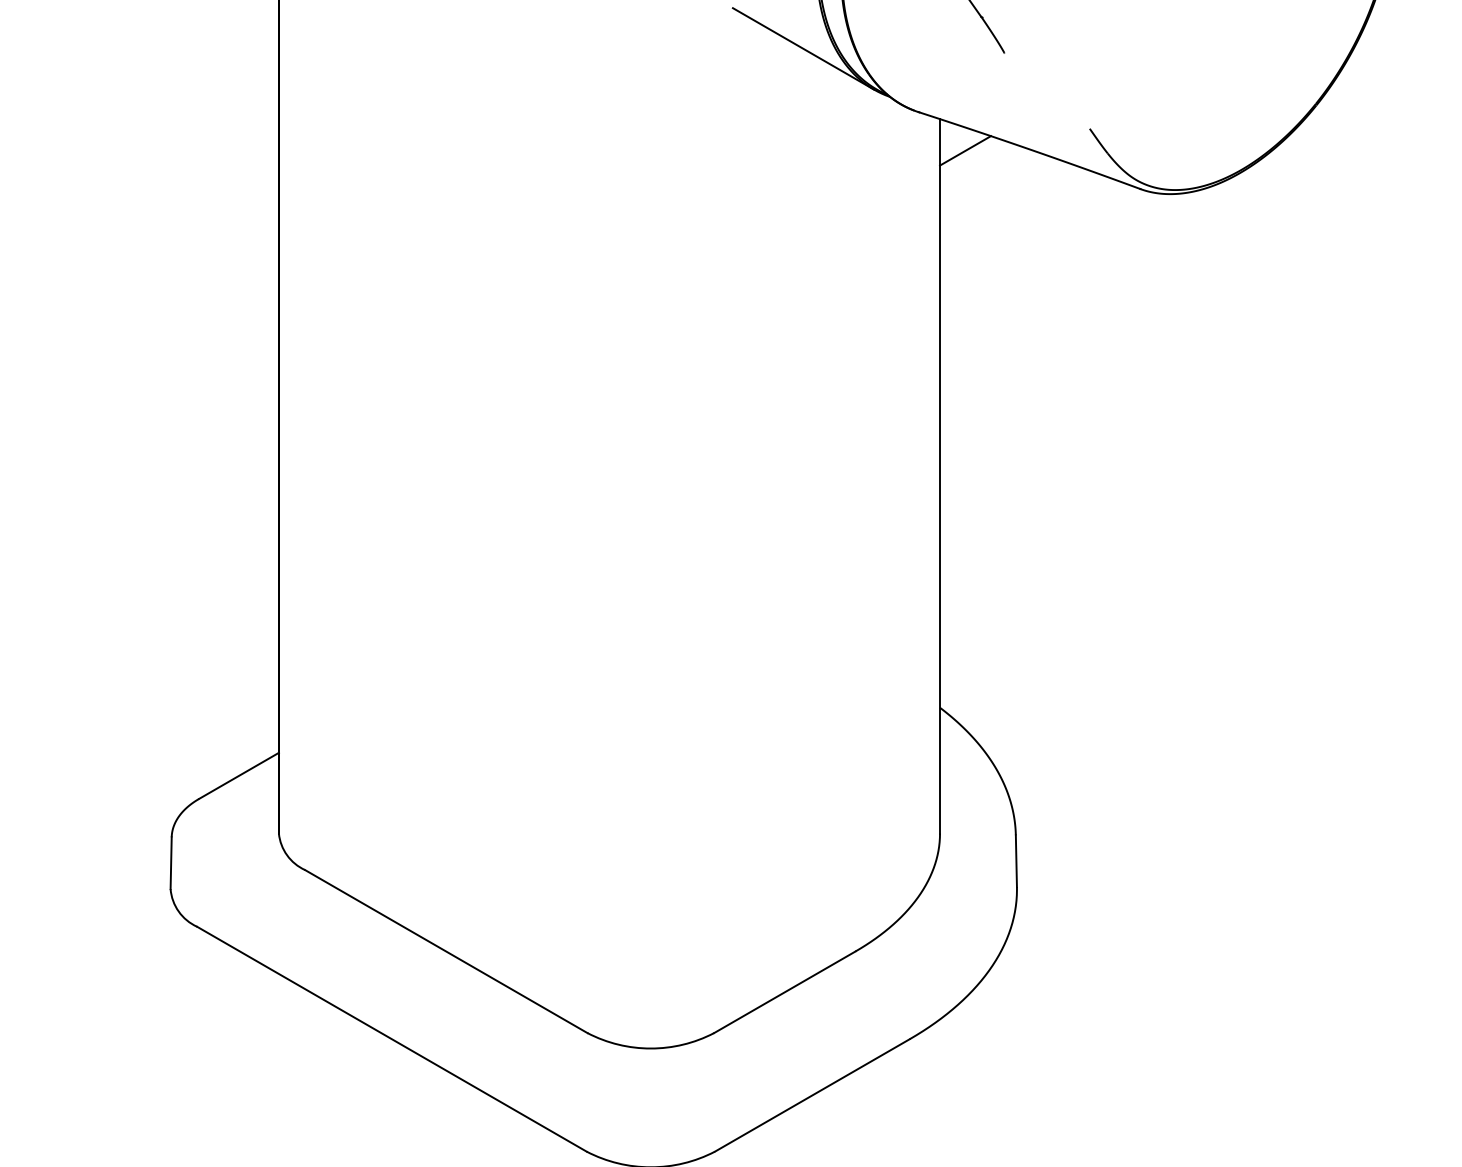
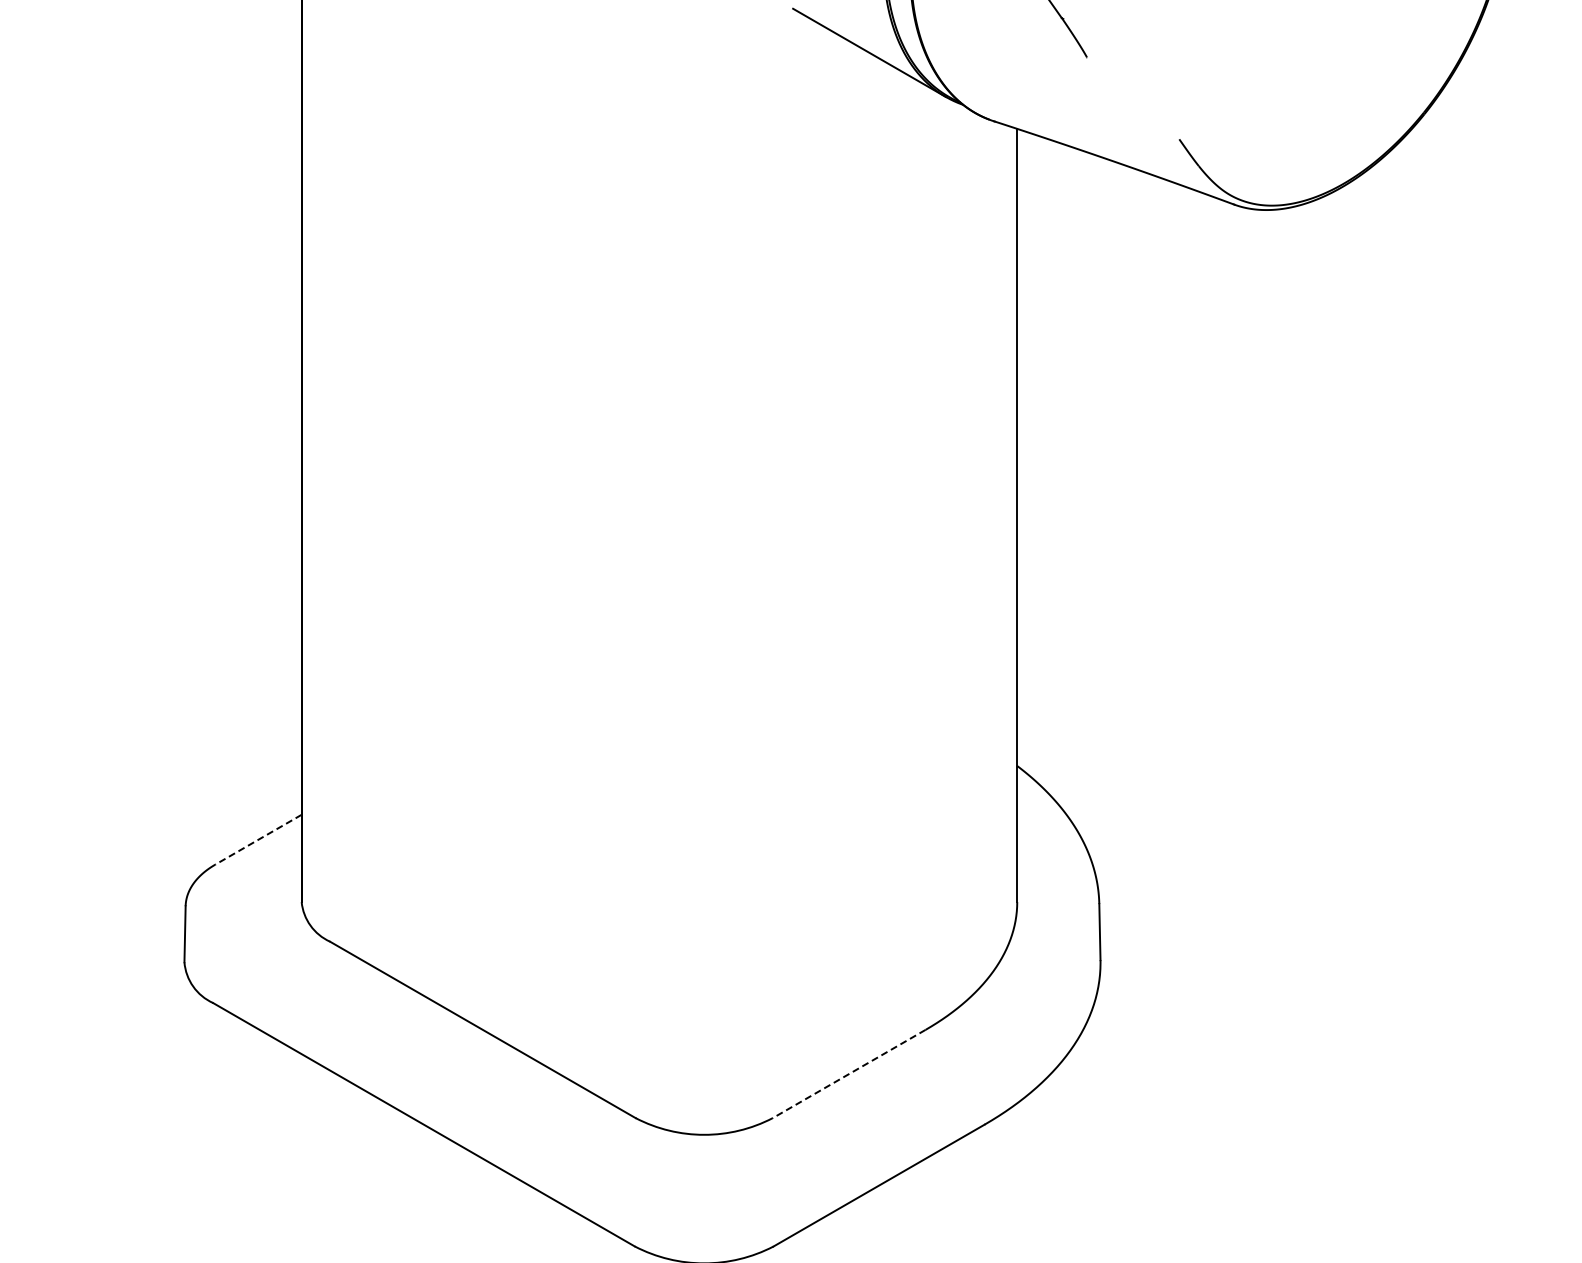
line: (965, 151) -> (1044, 163), removed
line: (239, 775) -> (258, 839), solid -> dashed
line: (784, 992) -> (848, 1074), solid -> dashed

